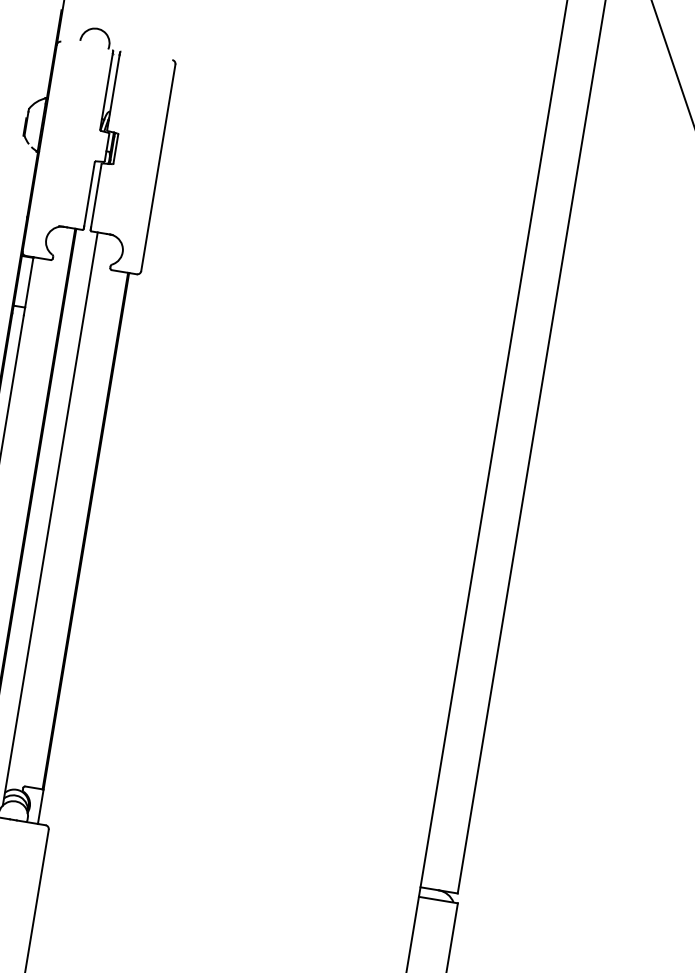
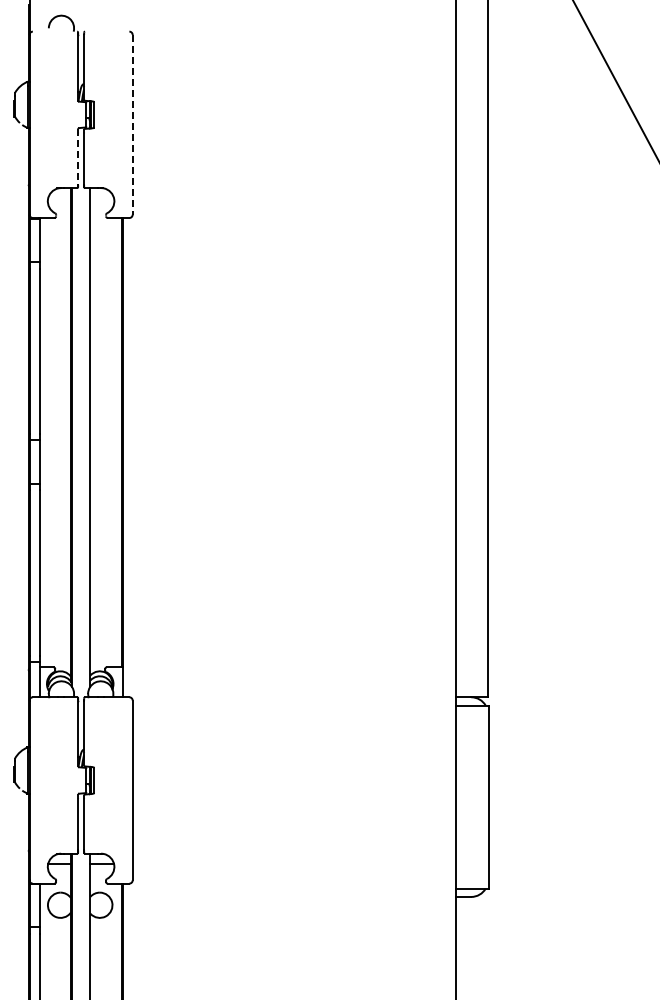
line: (158, 167) -> (132, 124), solid -> dashed
line: (90, 193) -> (78, 156), solid -> dashed

